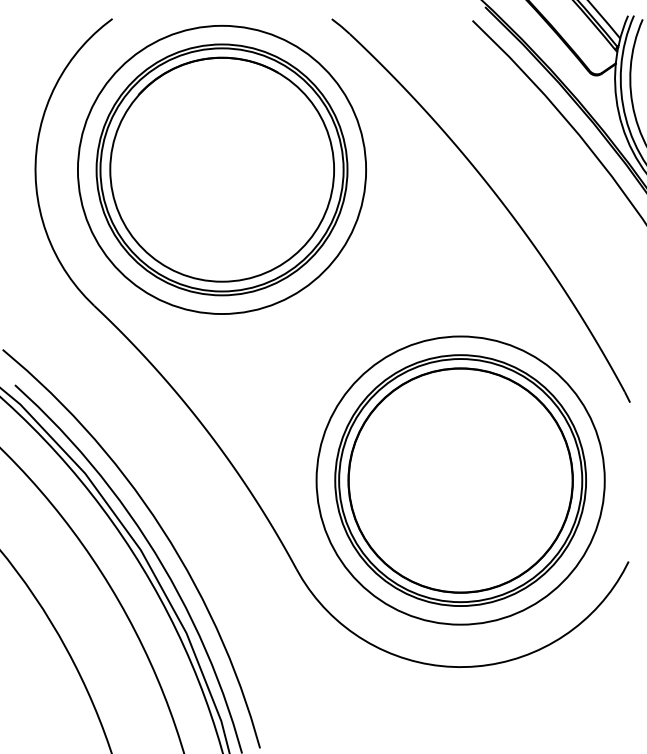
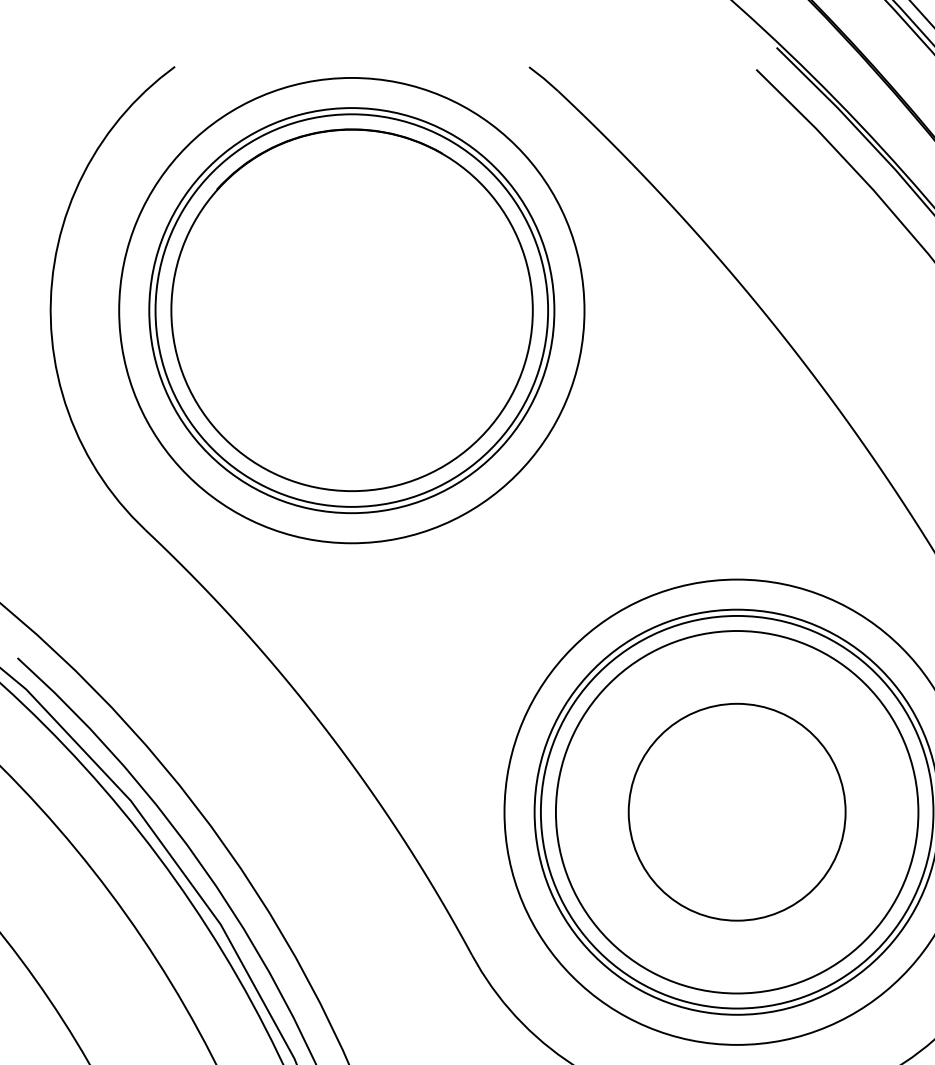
circle: (460, 480) -> (736, 812), size x0.6

